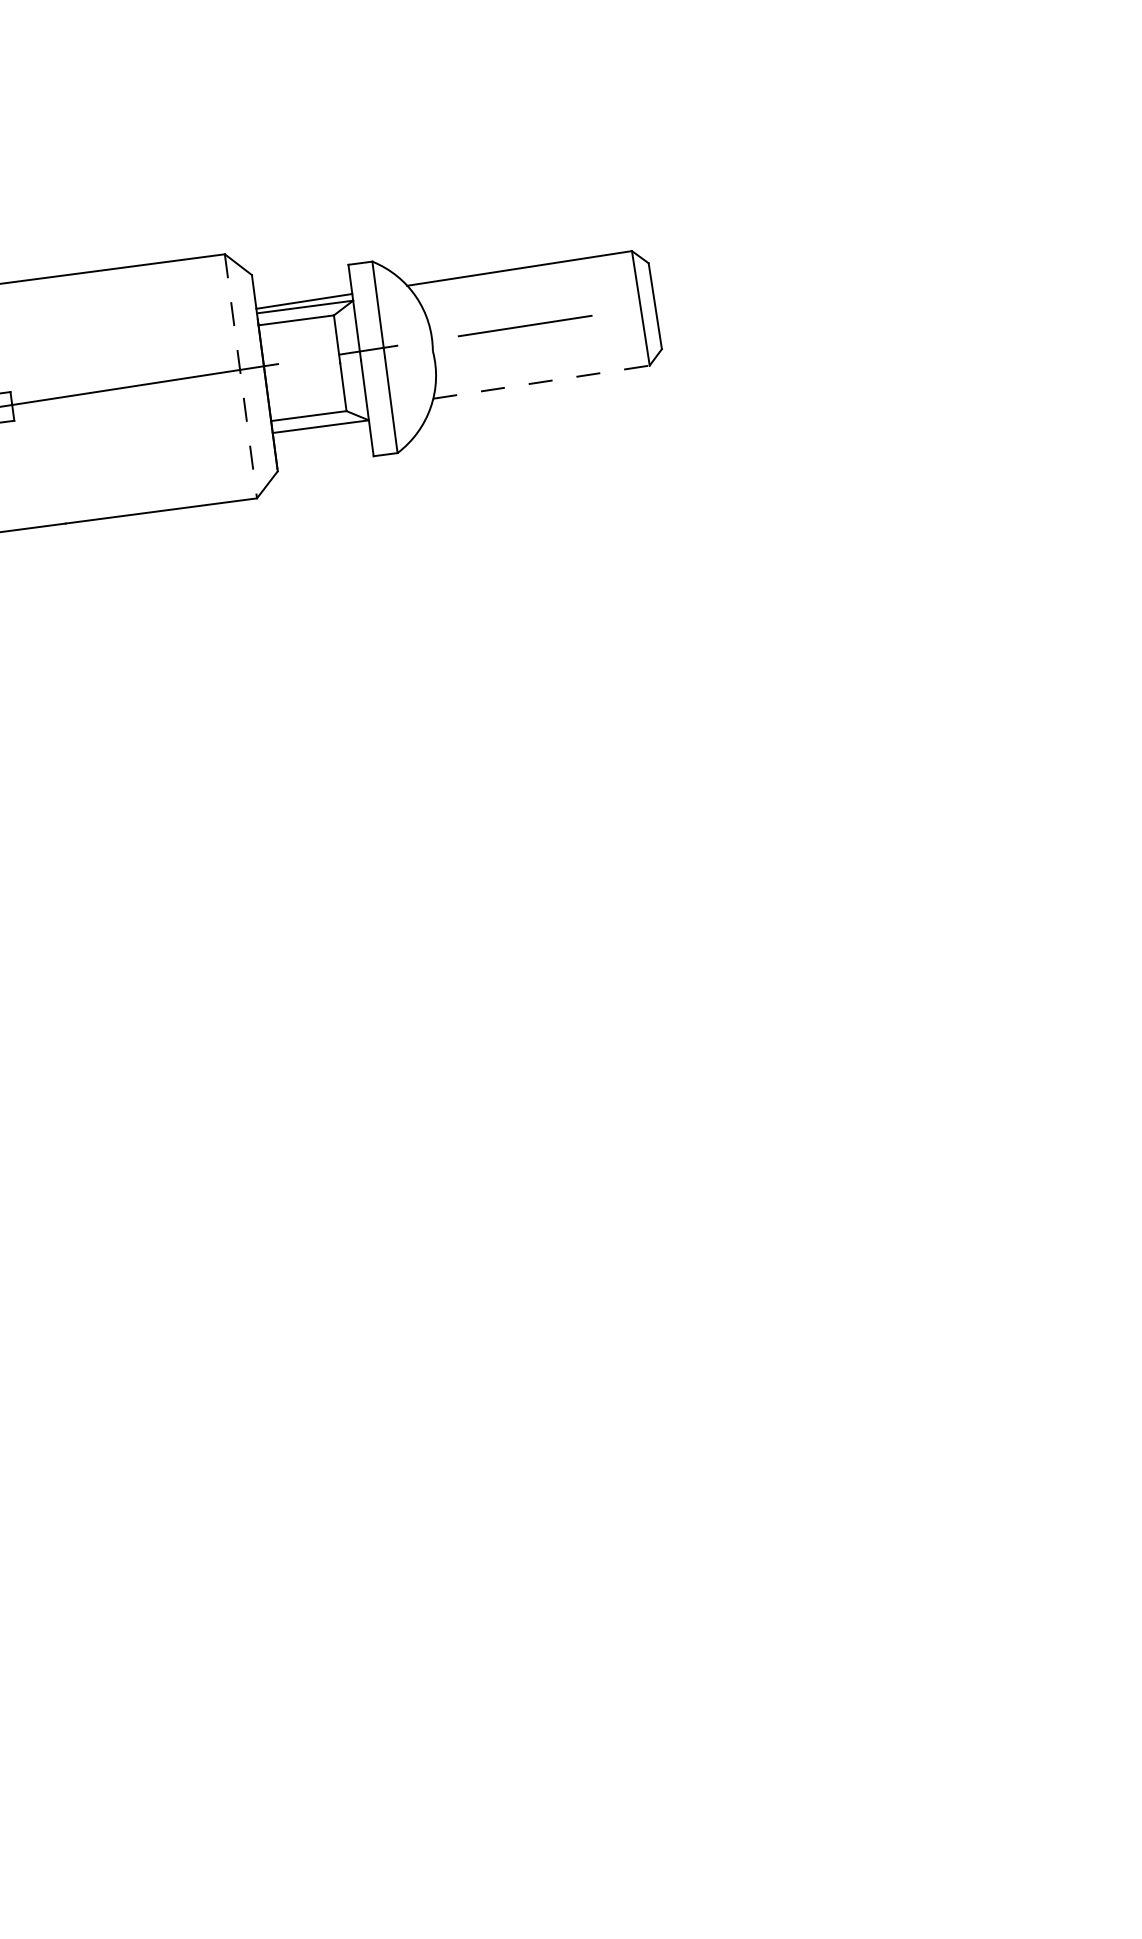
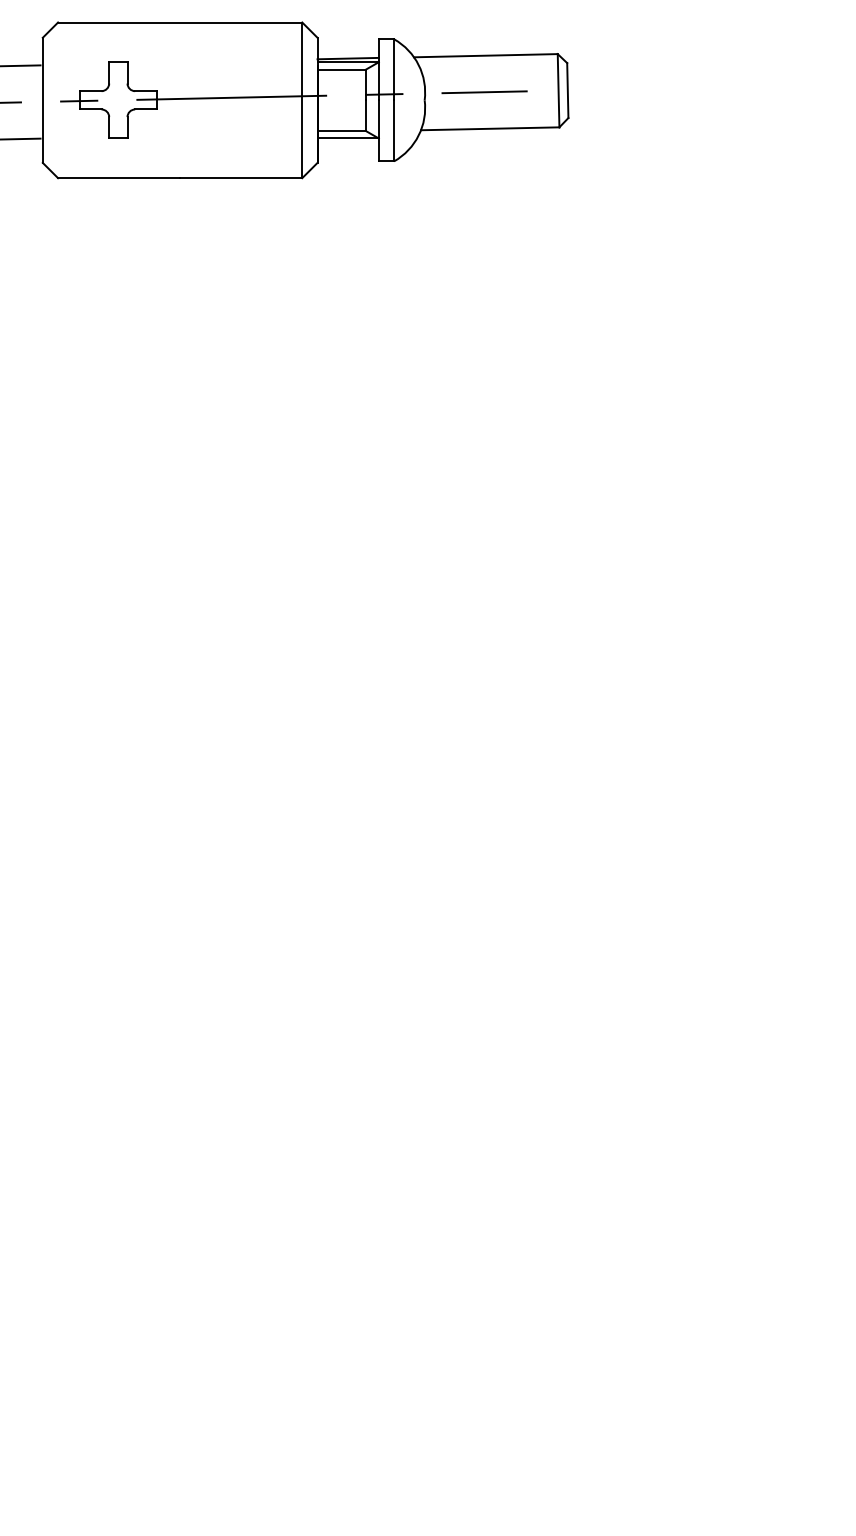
line: (241, 376) -> (302, 100), dashed -> solid
line: (541, 381) -> (490, 128), dashed -> solid

